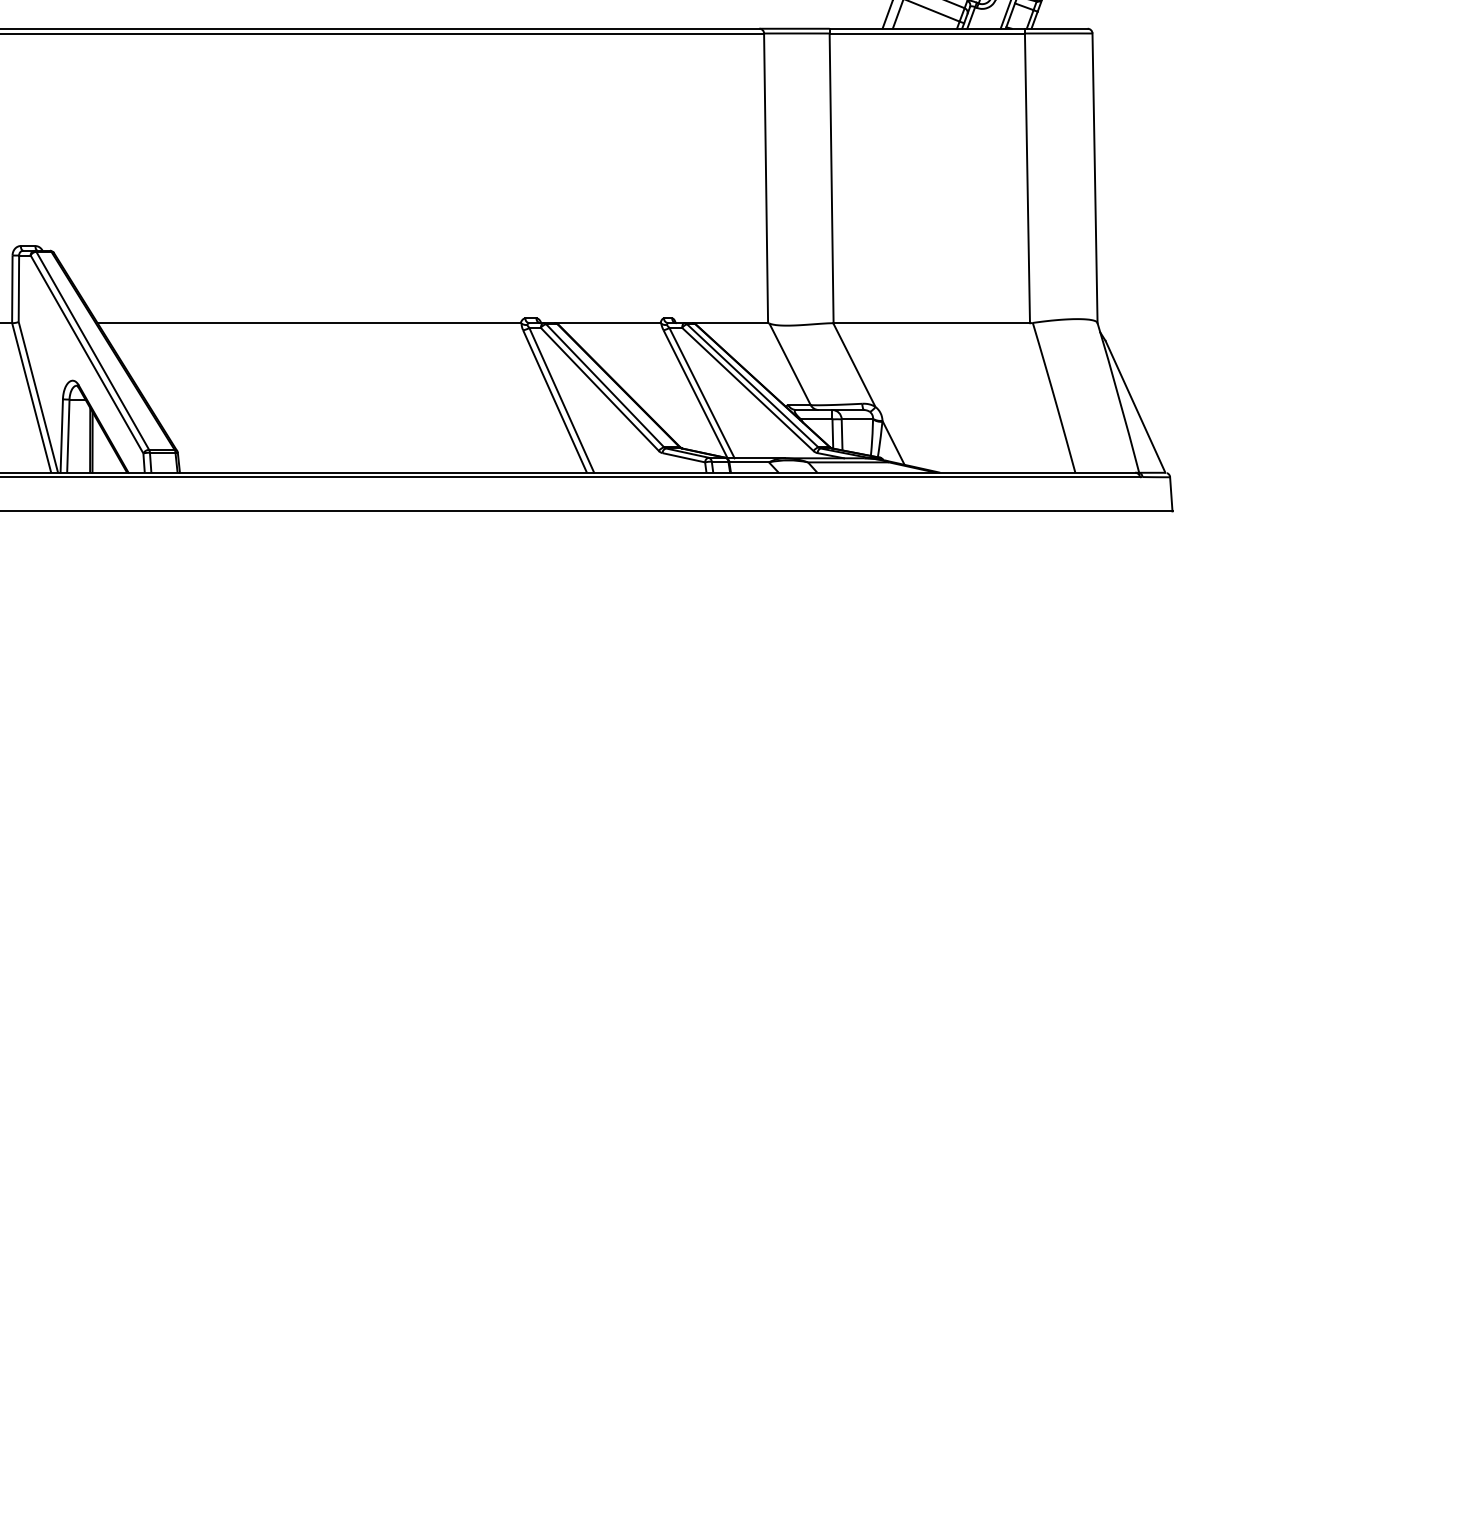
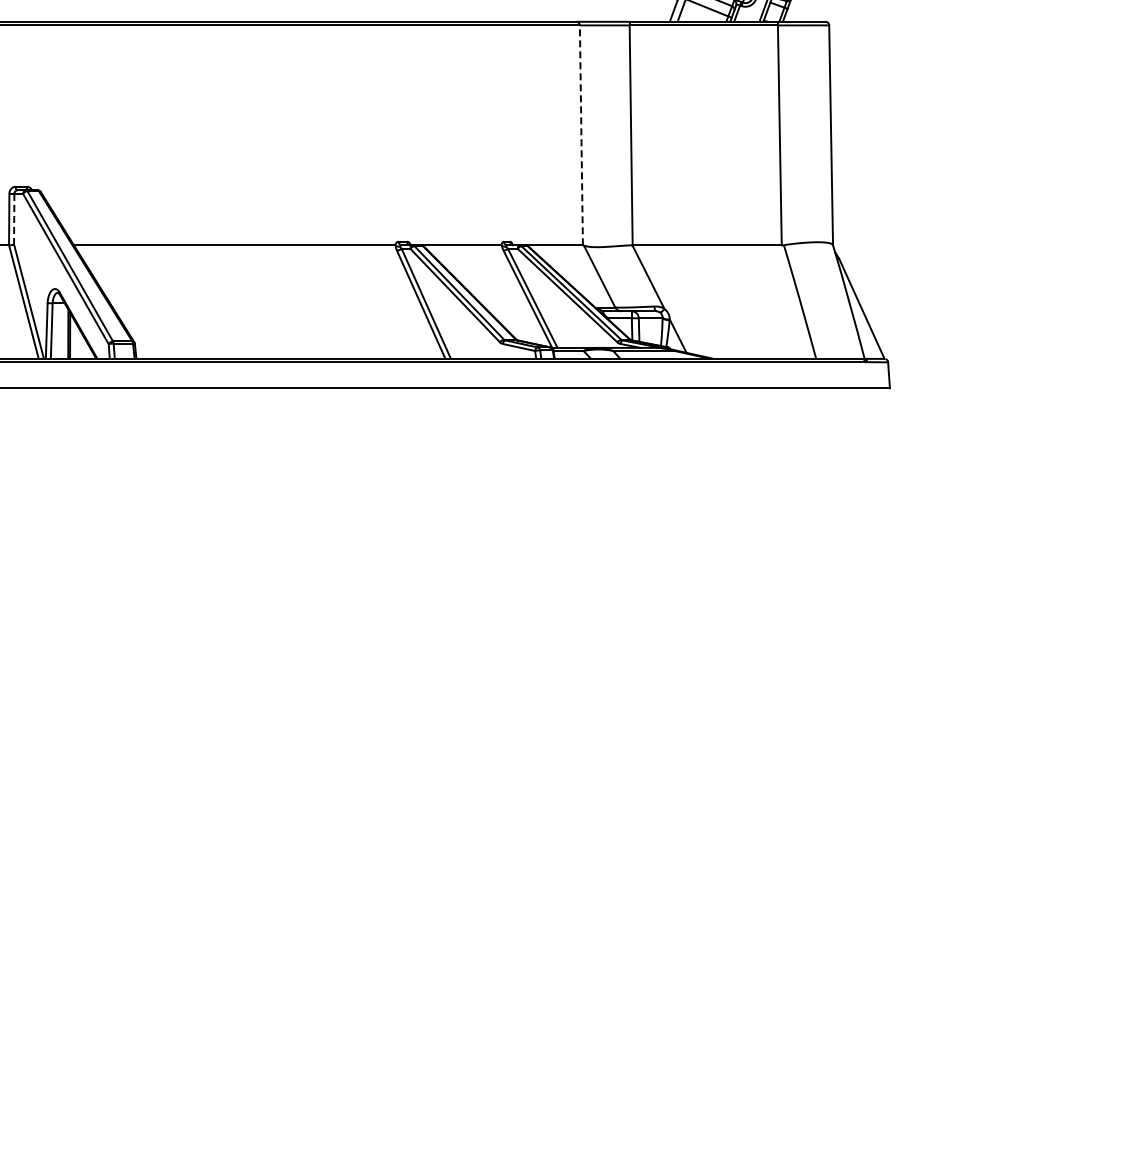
line: (766, 178) -> (581, 135), solid -> dashed
line: (19, 287) -> (14, 218), solid -> dashed

